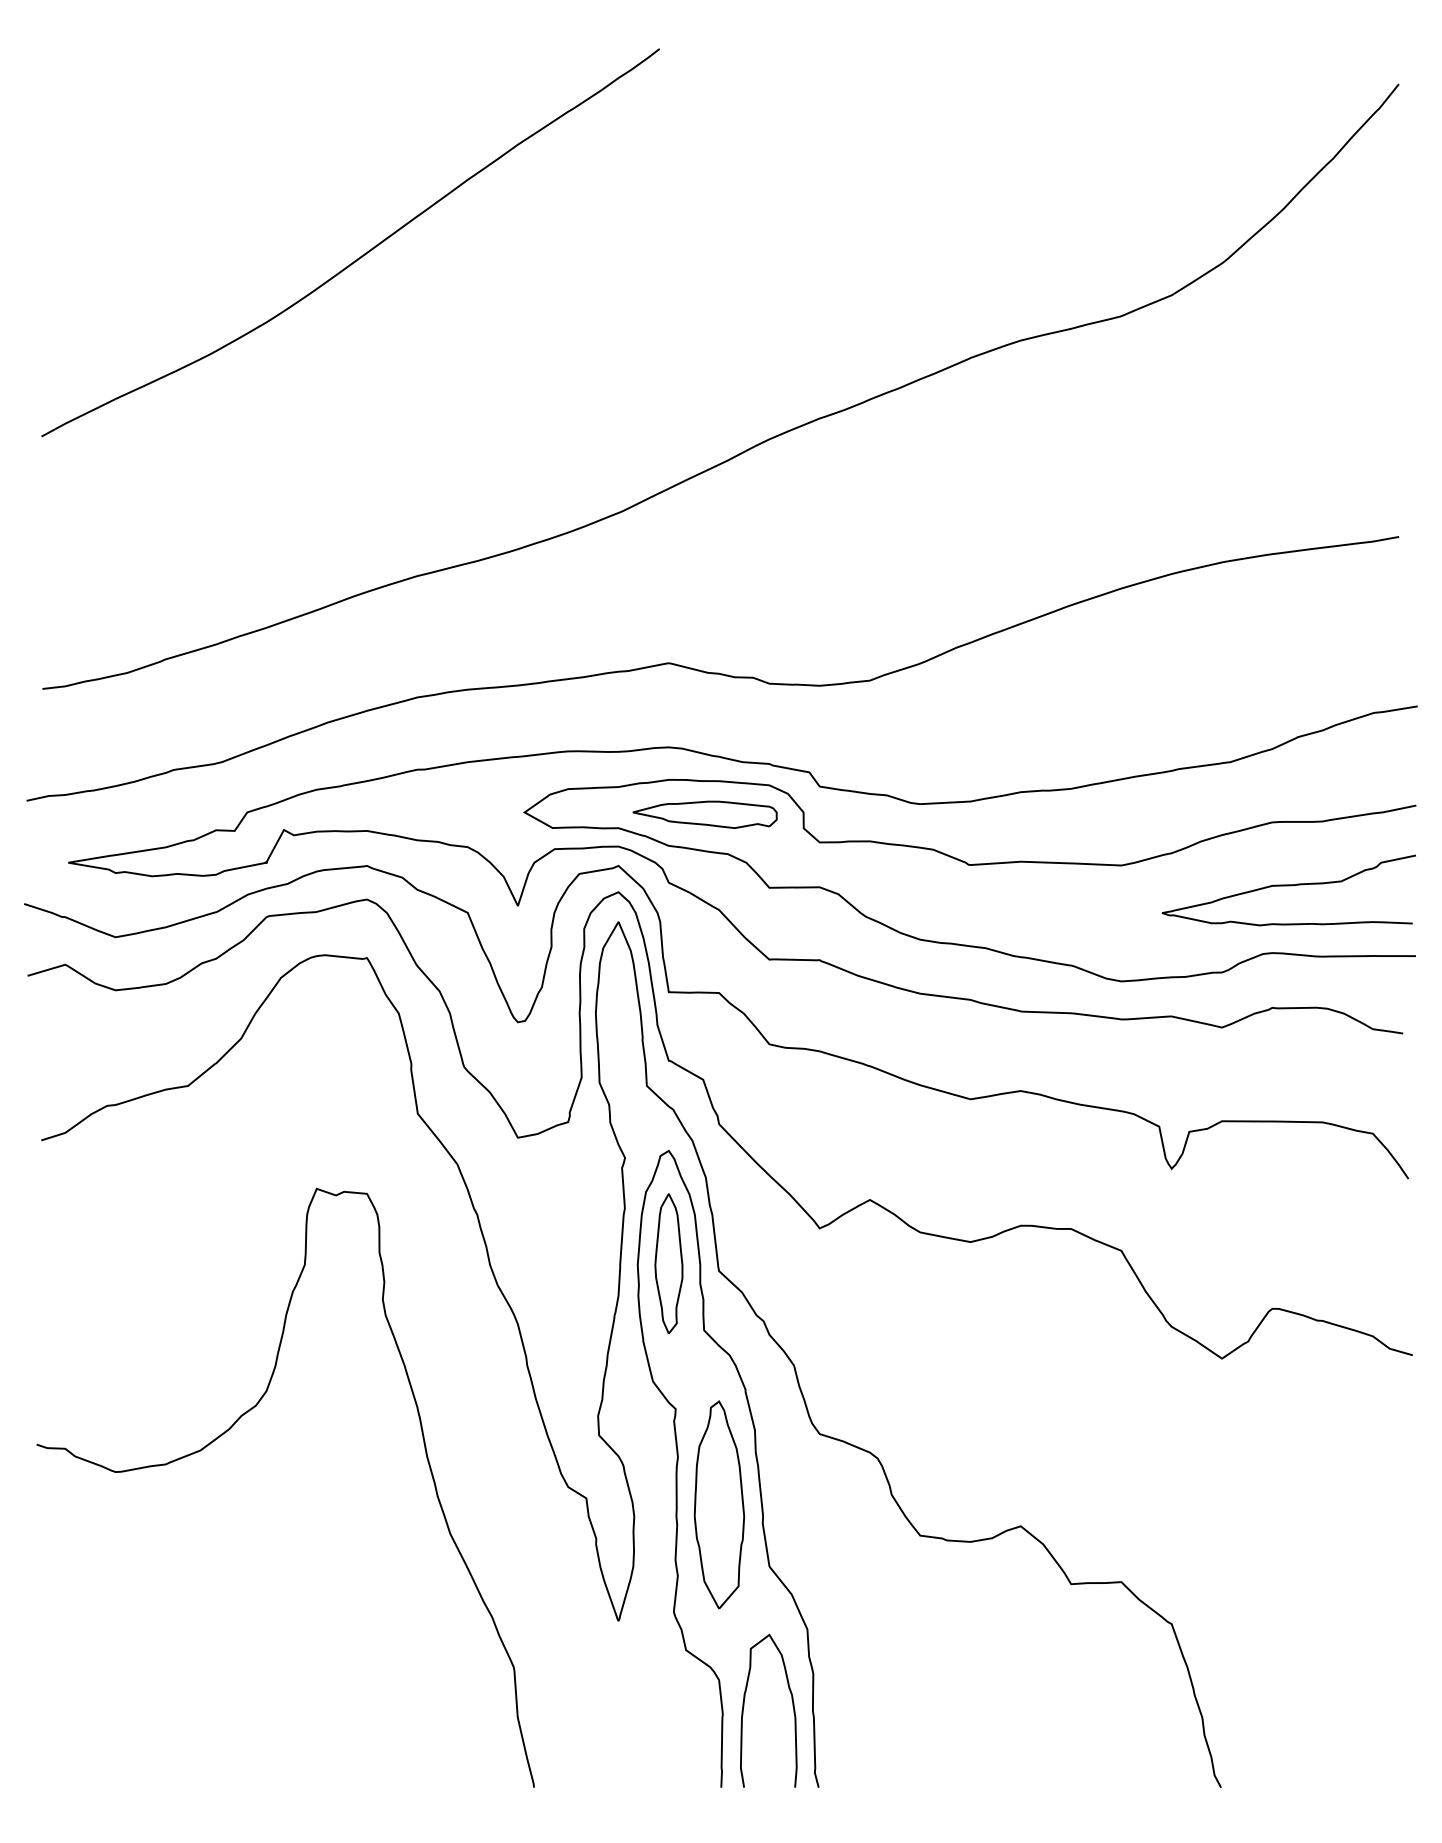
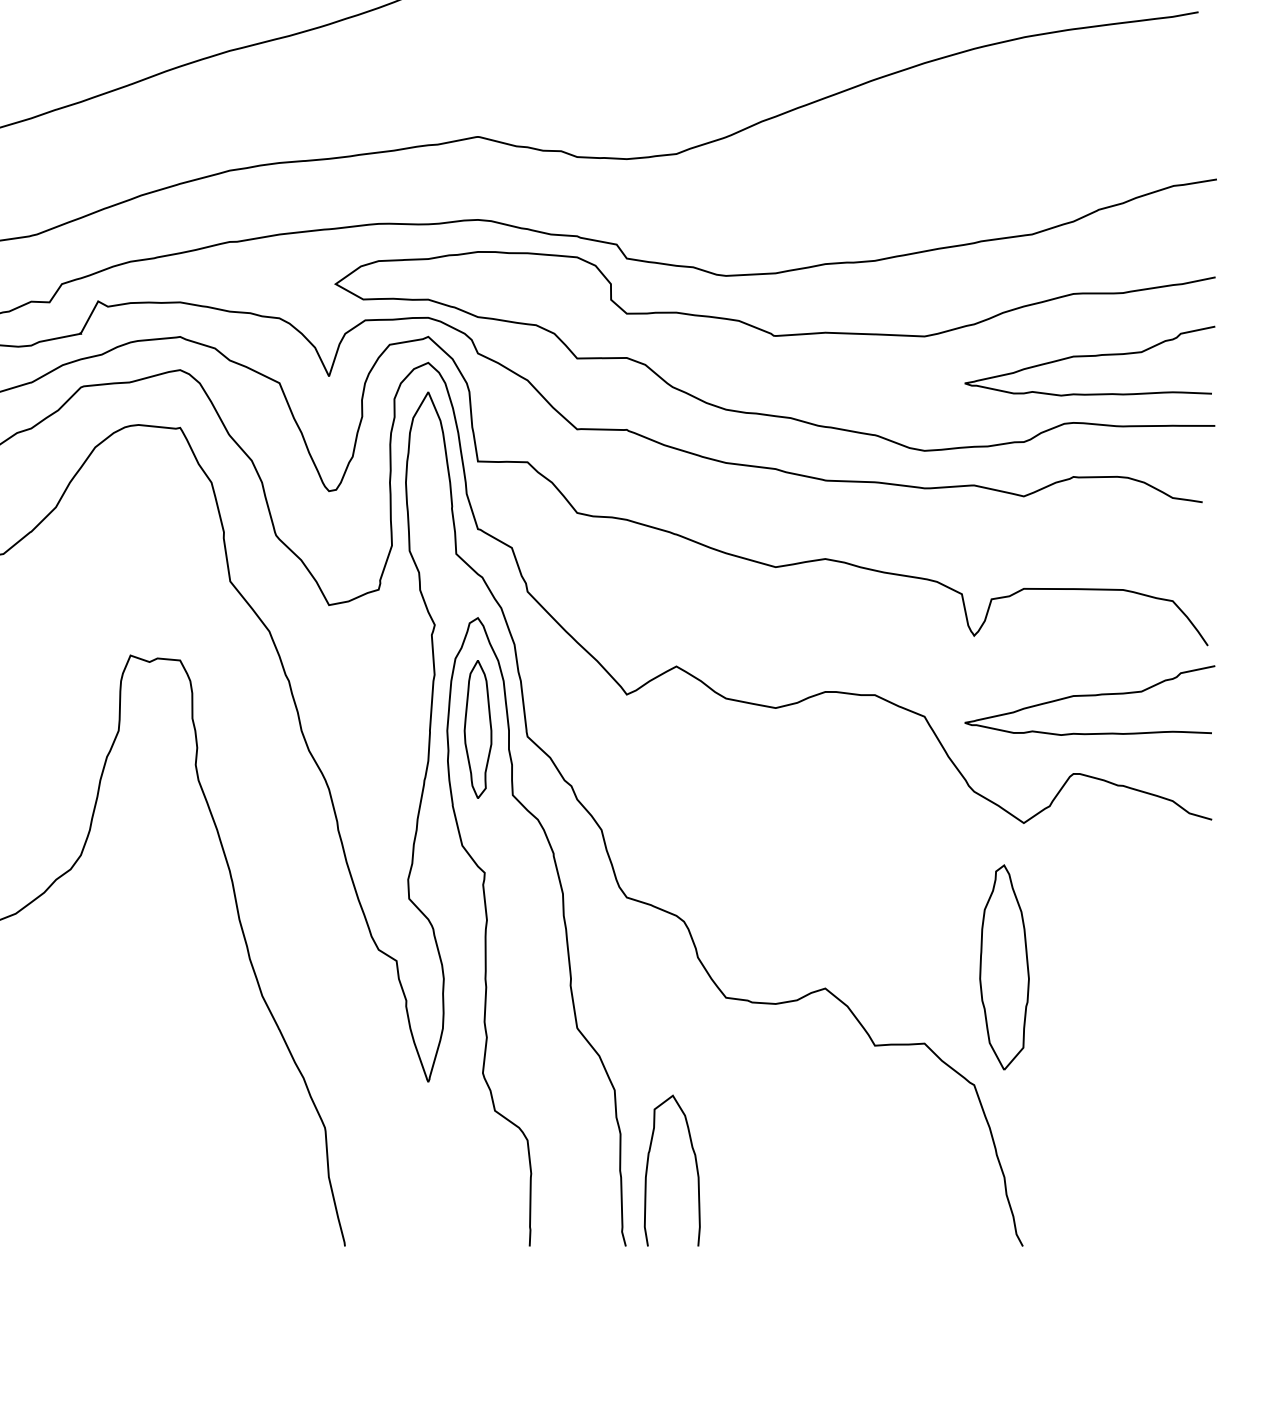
part: (704, 814) -> (513, 286), removed
curve: (1288, 1230) -> (1089, 696), added
part: (719, 1504) -> (1004, 967), moved
curve: (744, 1706) -> (648, 1166), moved

